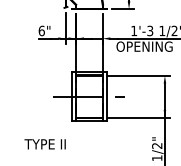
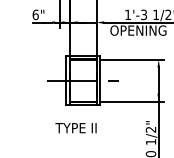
text: (44, 144) -> (75, 128), moved

